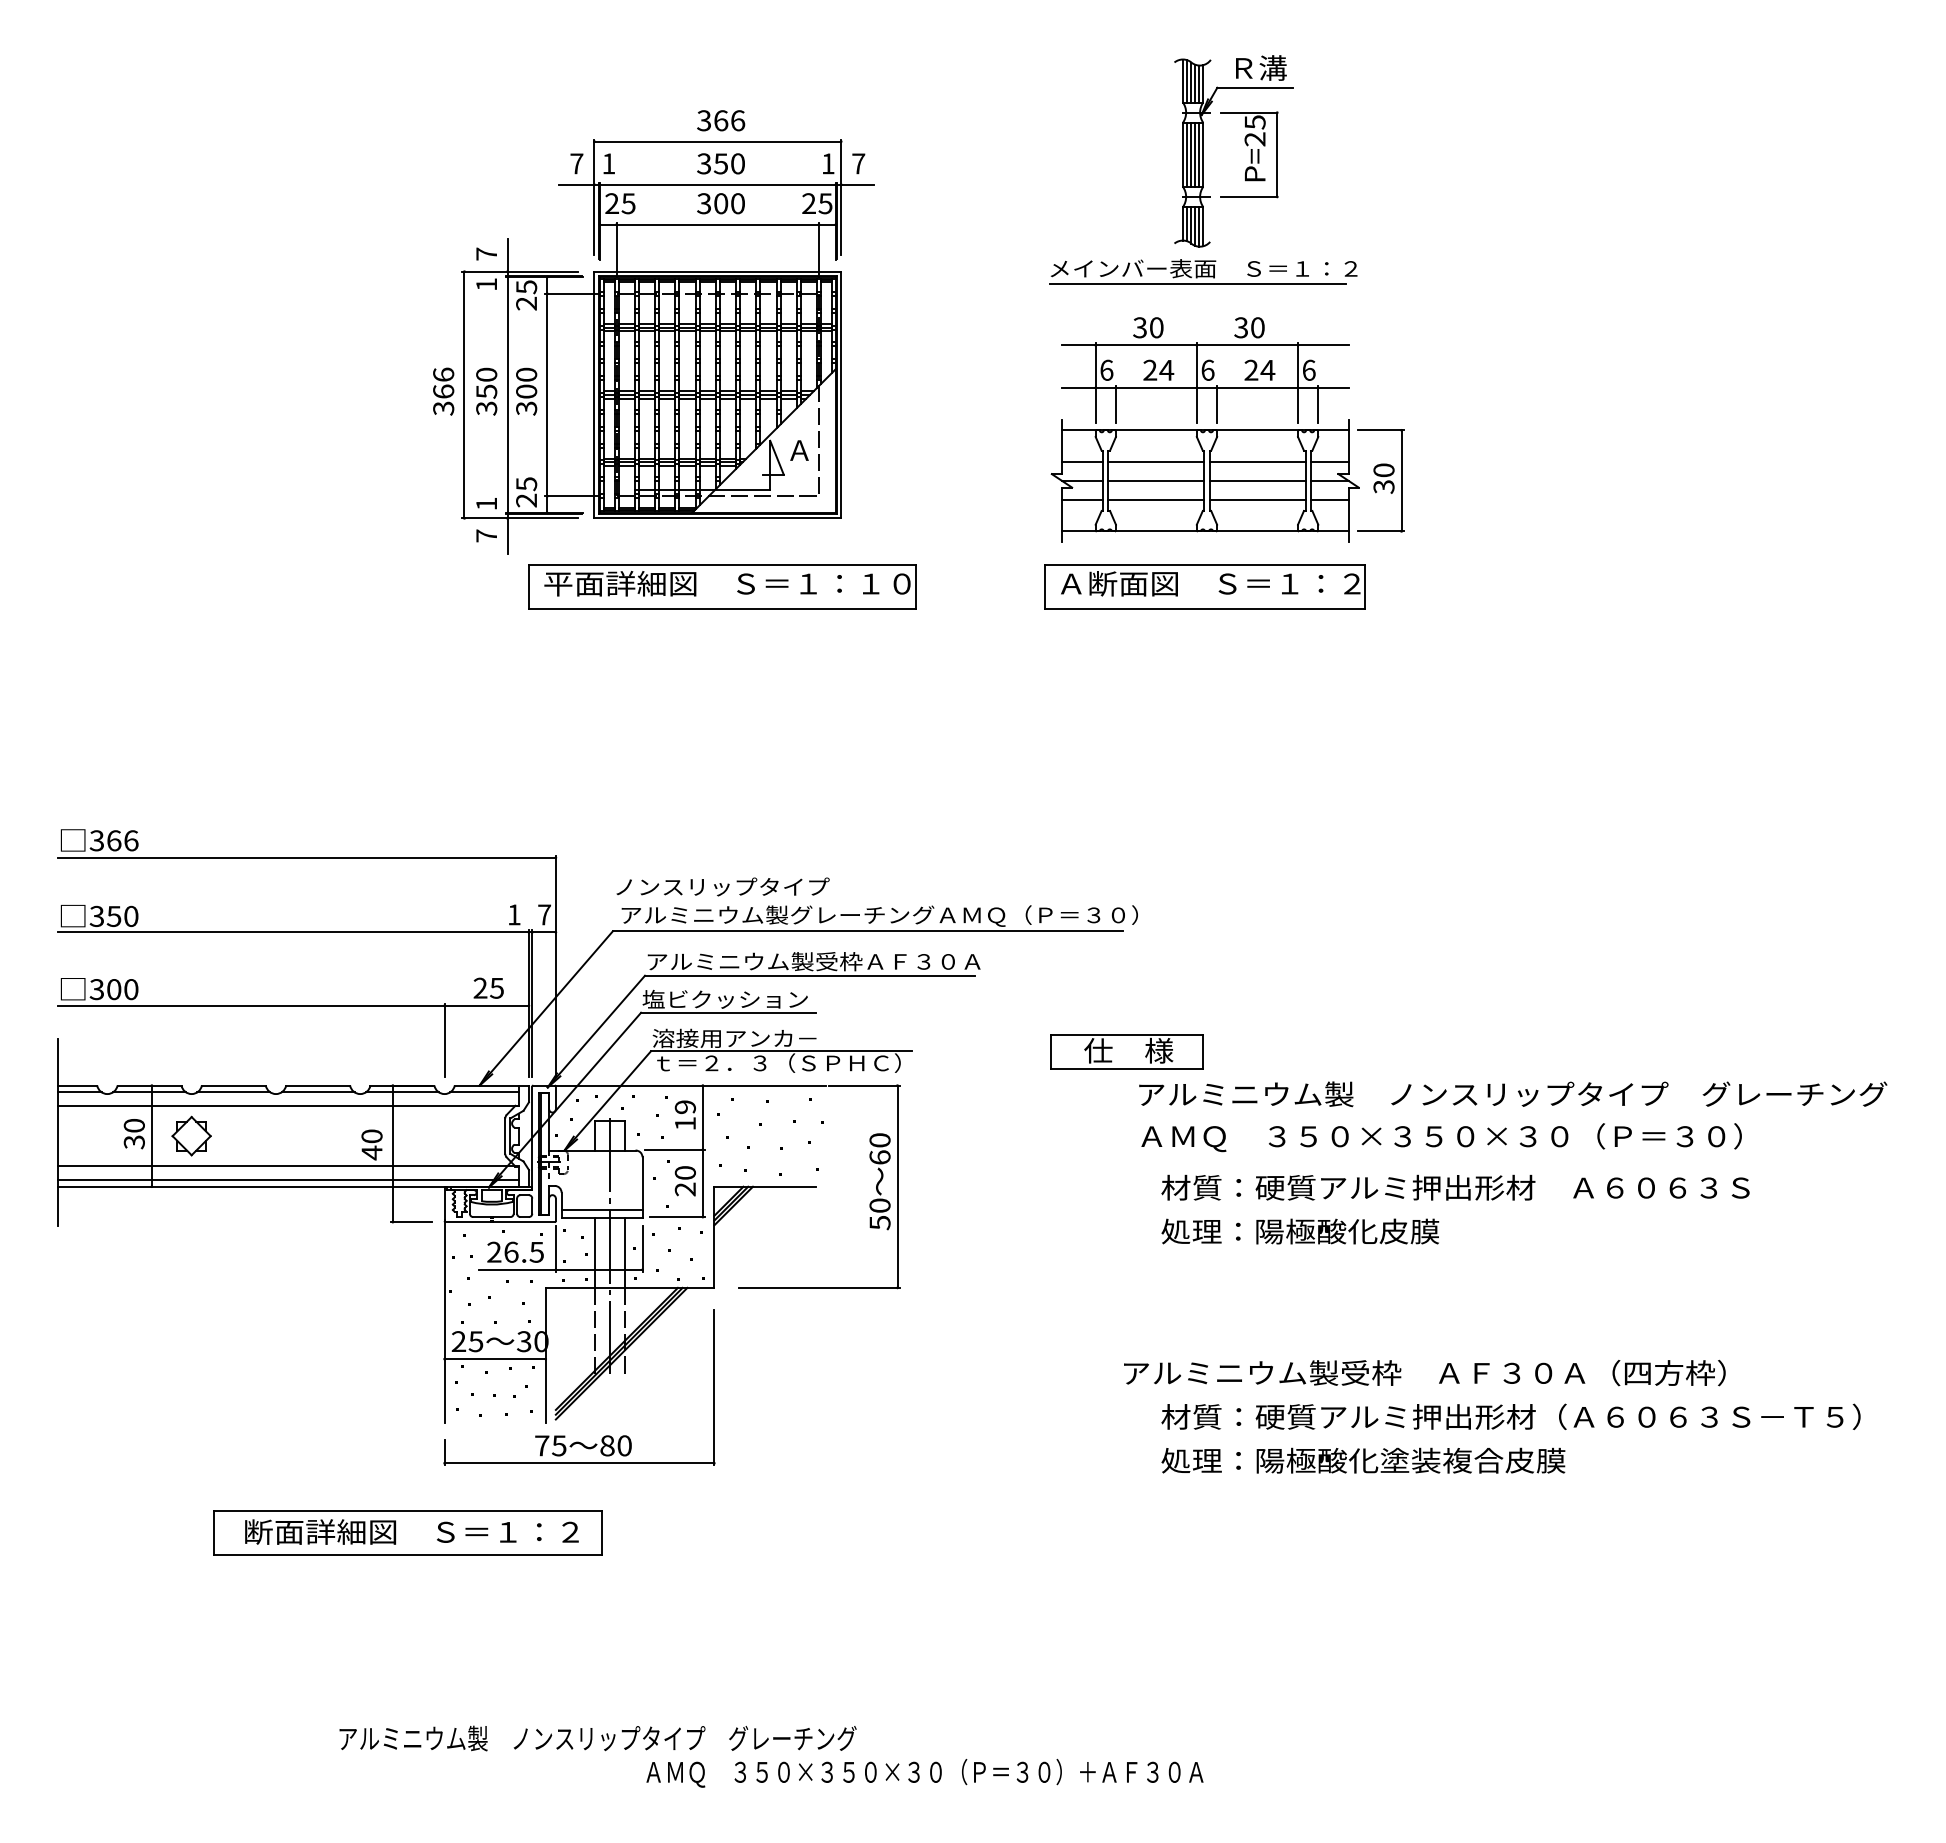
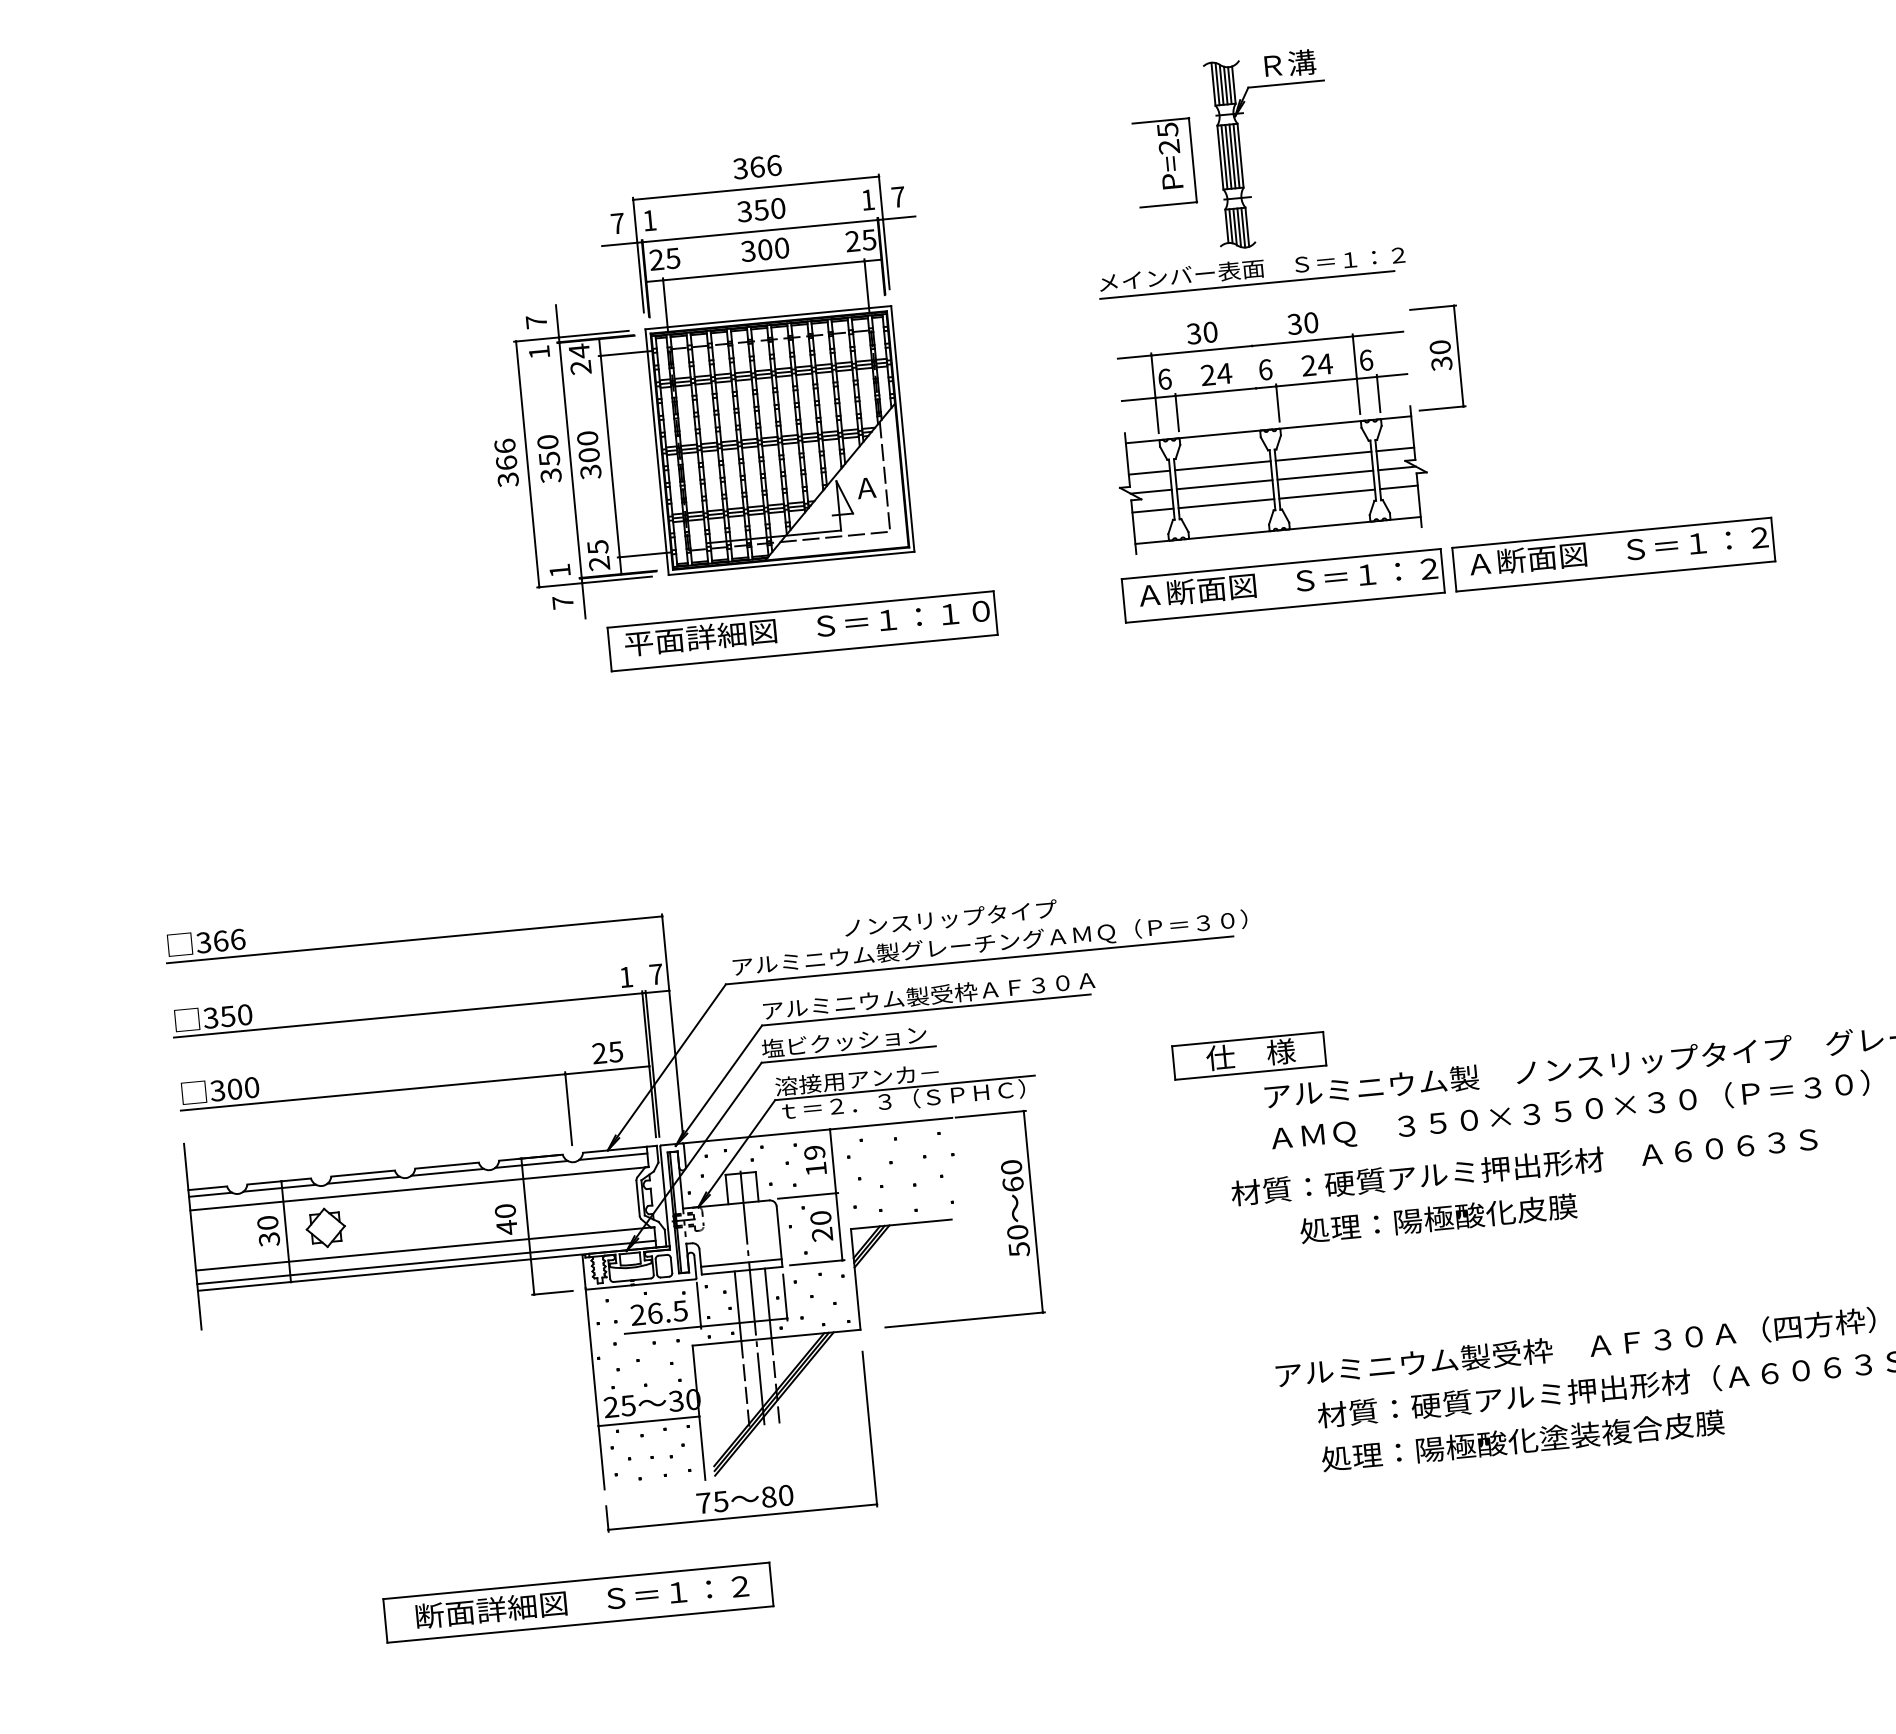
part: (1249, 154) -> (1165, 162), moved
text: (526, 286) -> (579, 350), 25 -> 24
line: (1196, 383) -> (1255, 384), removed
part: (1380, 480) -> (1437, 357), moved
part: (1536, 586) -> (1612, 554), added
text: (722, 886) -> (950, 918), moved
text: (1455, 1187) -> (1524, 1166), moved

